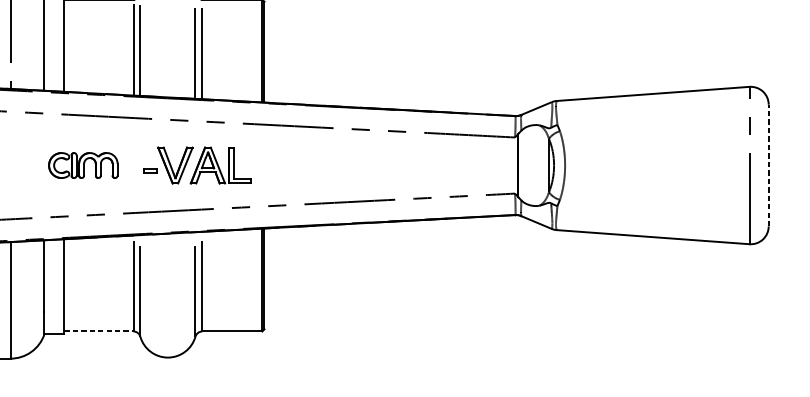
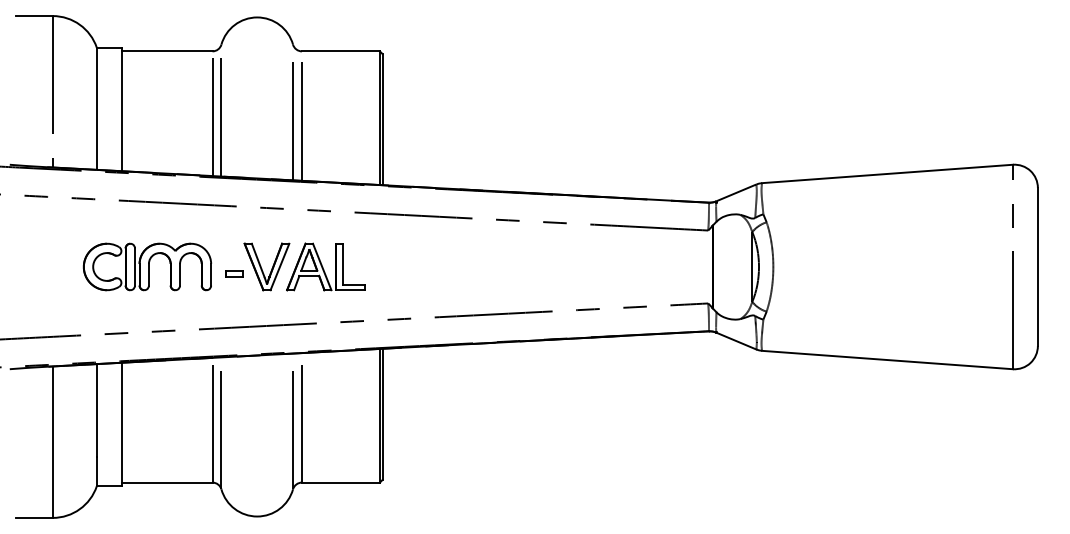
part: (82, 165) -> (146, 266), size x1.43
line: (768, 165) -> (1037, 266), dashed -> solid
line: (98, 331) -> (167, 482), dashed -> solid

